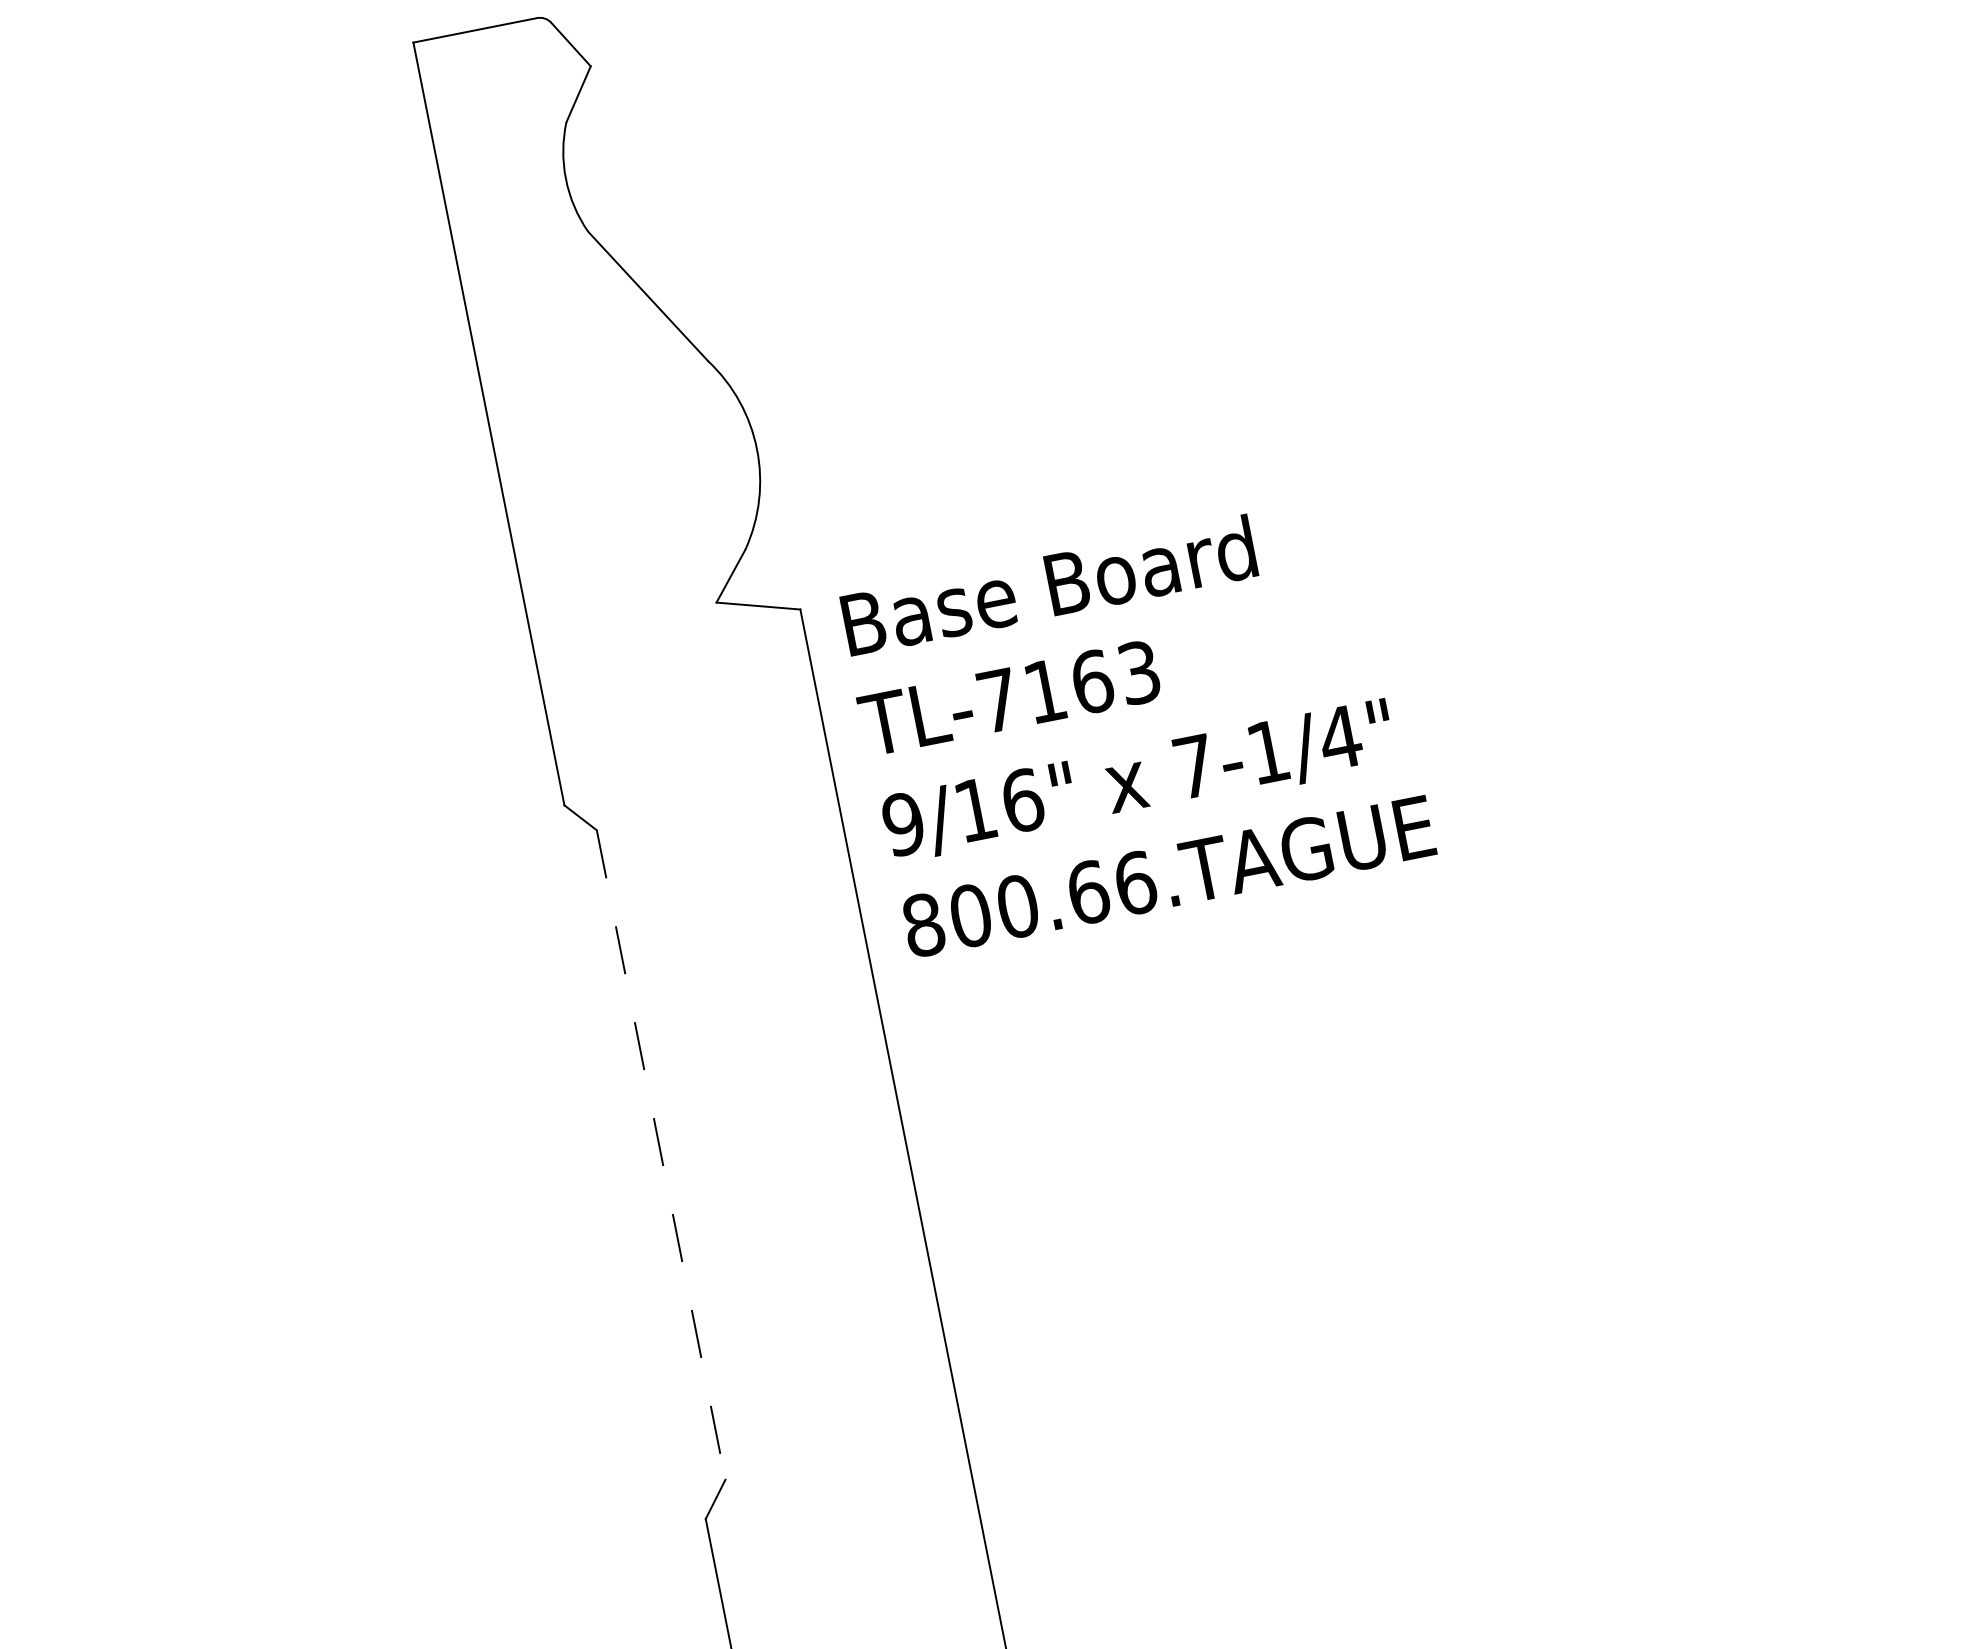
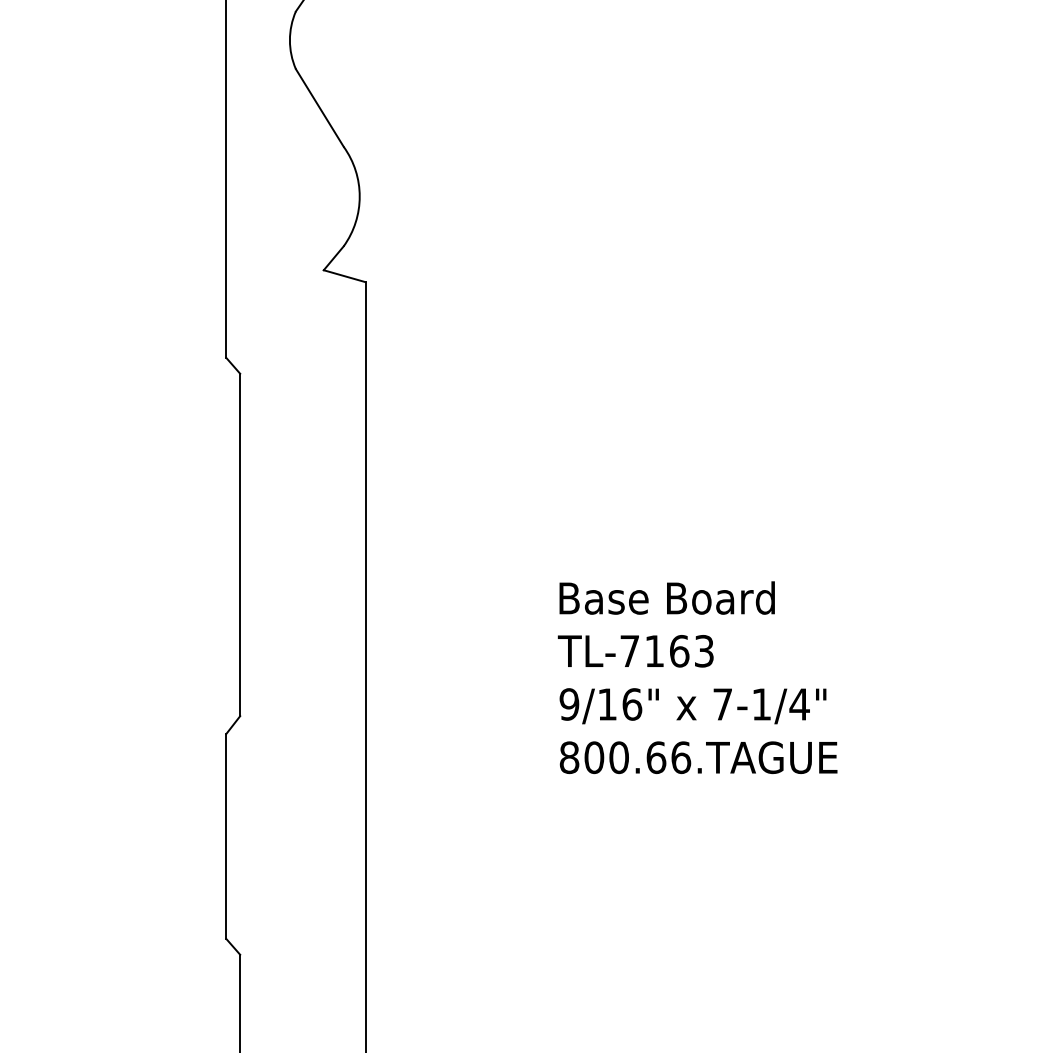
text: (1136, 724) -> (697, 677), moved
line: (661, 1155) -> (240, 545), dashed -> solid

